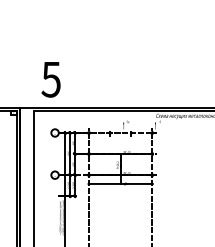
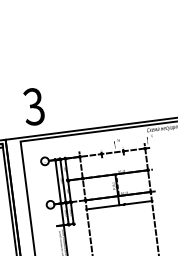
text: (50, 78) -> (33, 105), 5 -> 3

